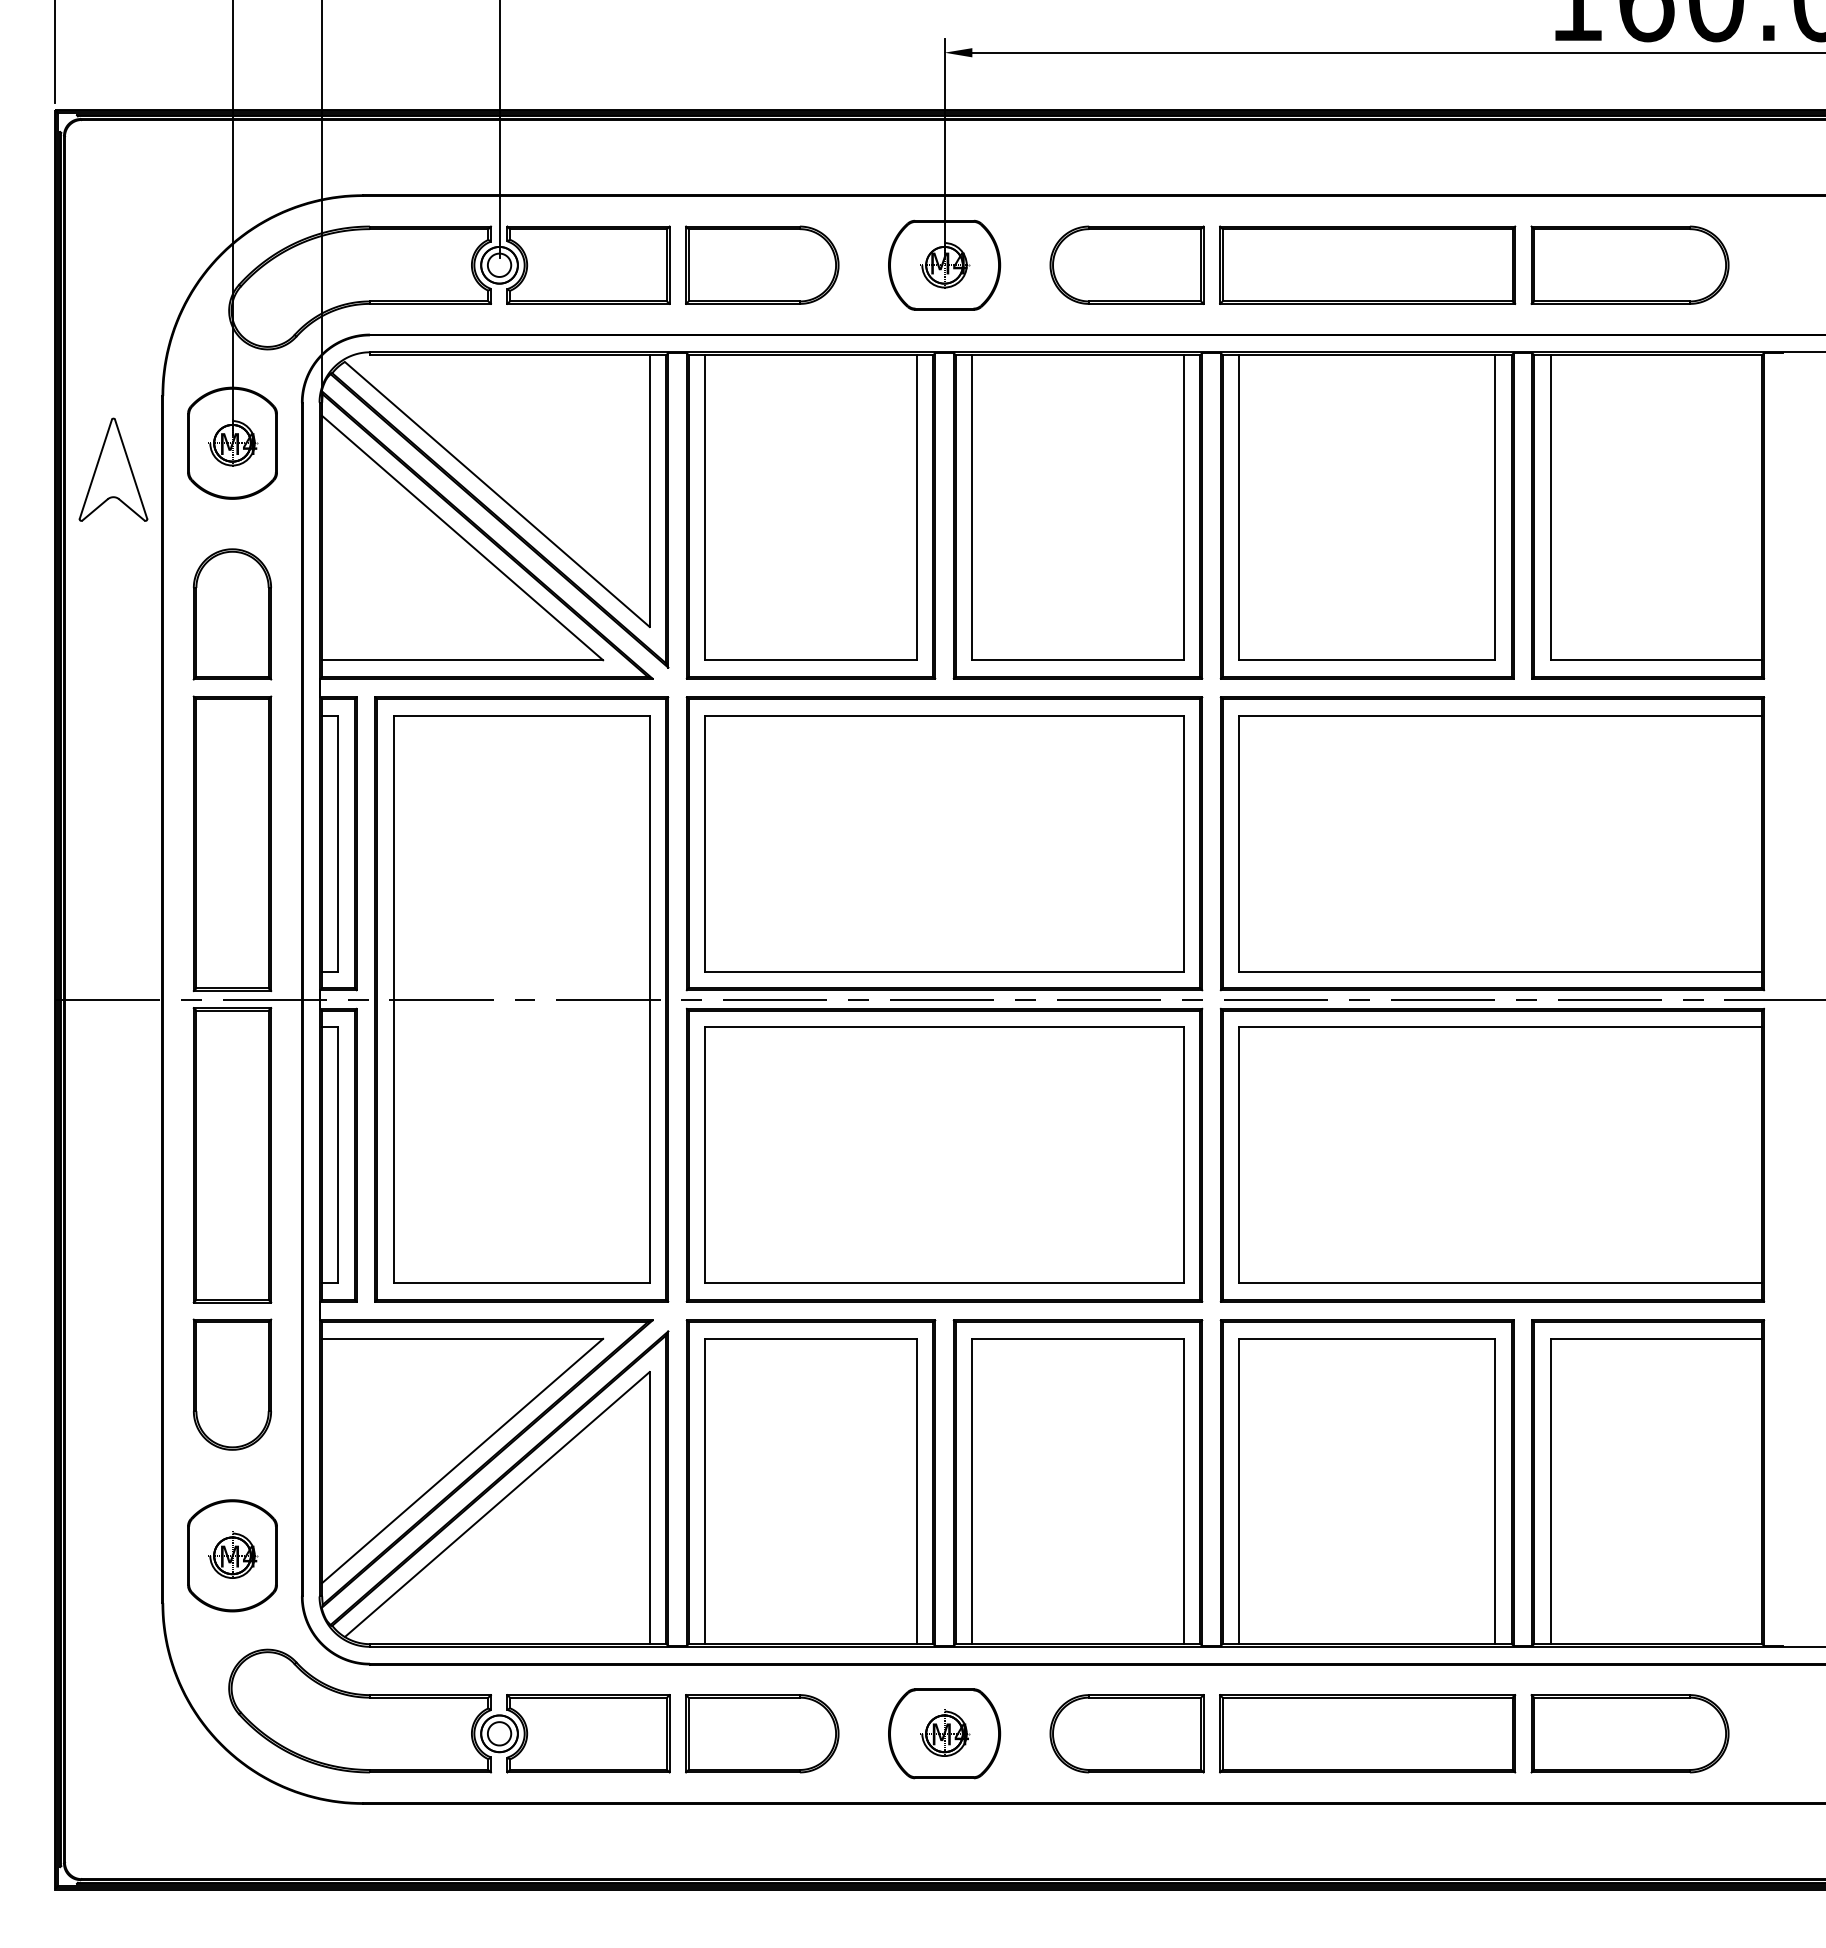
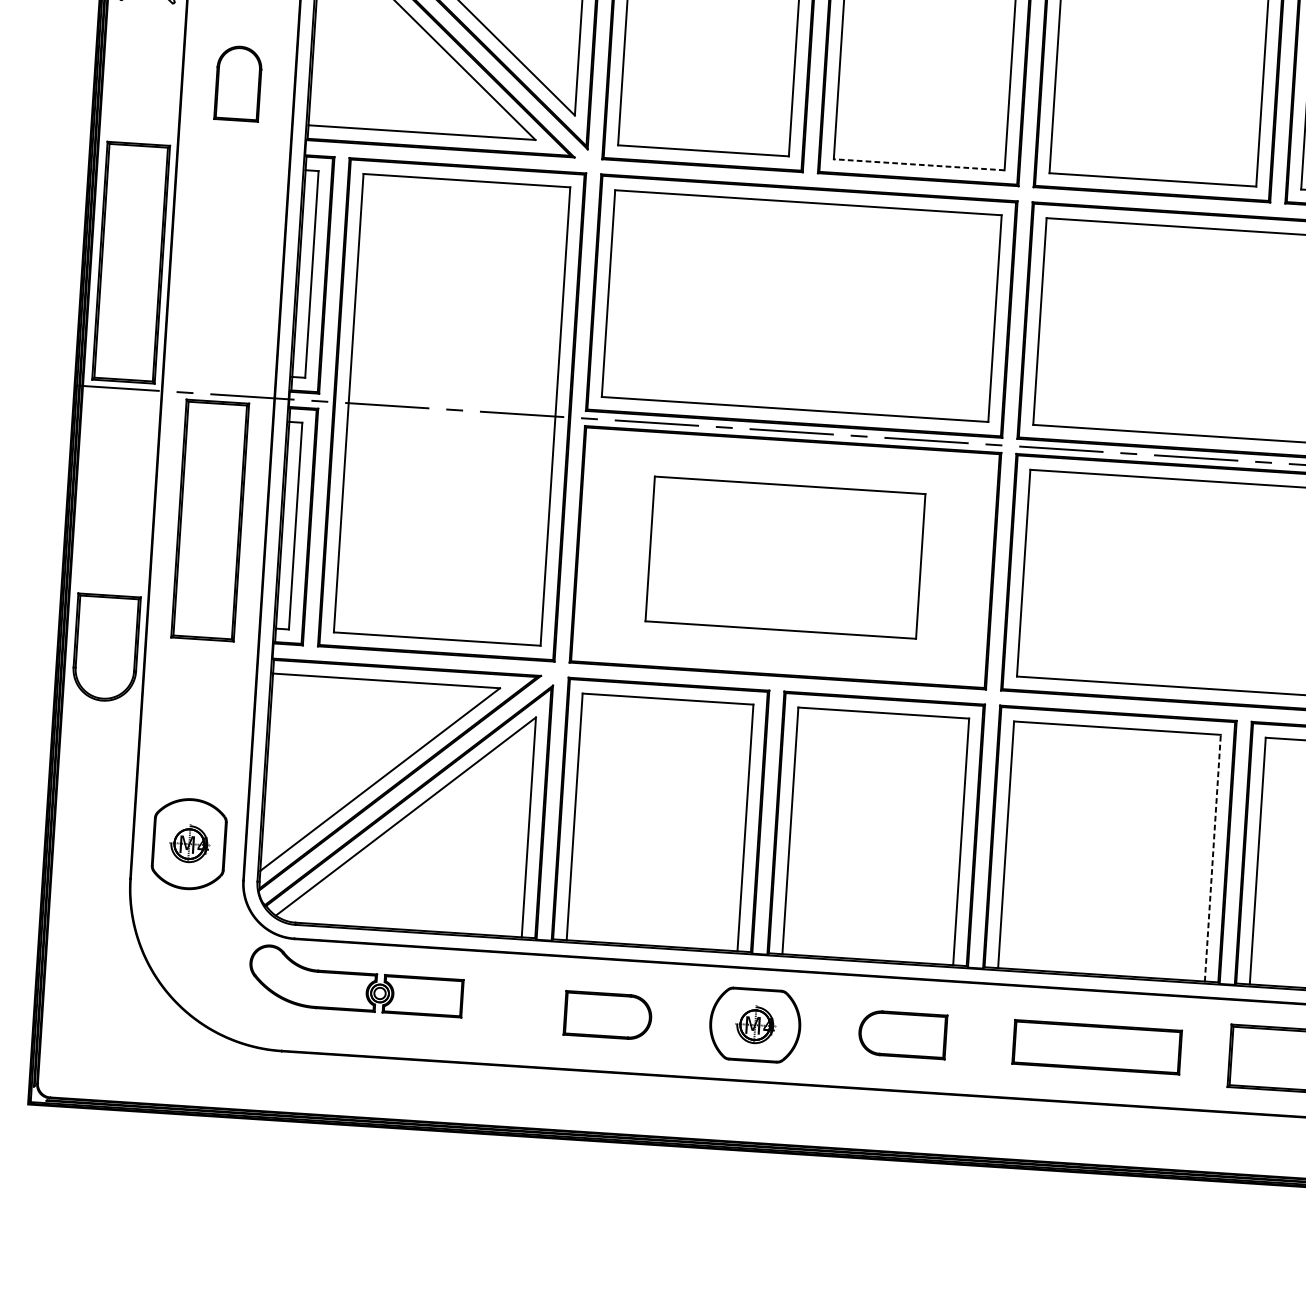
part: (232, 614) -> (238, 83), size x0.7
line: (1078, 660) -> (919, 165), solid -> dashed
part: (232, 843) -> (131, 262), moved
part: (944, 1154) -> (785, 557), size x0.7
part: (232, 1384) -> (106, 647), moved
line: (1495, 1491) -> (1213, 858), solid -> dashed
part: (449, 1710) -> (356, 980), size x0.6
part: (762, 1733) -> (608, 1015), size x0.7
part: (1126, 1733) -> (902, 1034), size x0.7
part: (1367, 1733) -> (1096, 1047), size x0.7

